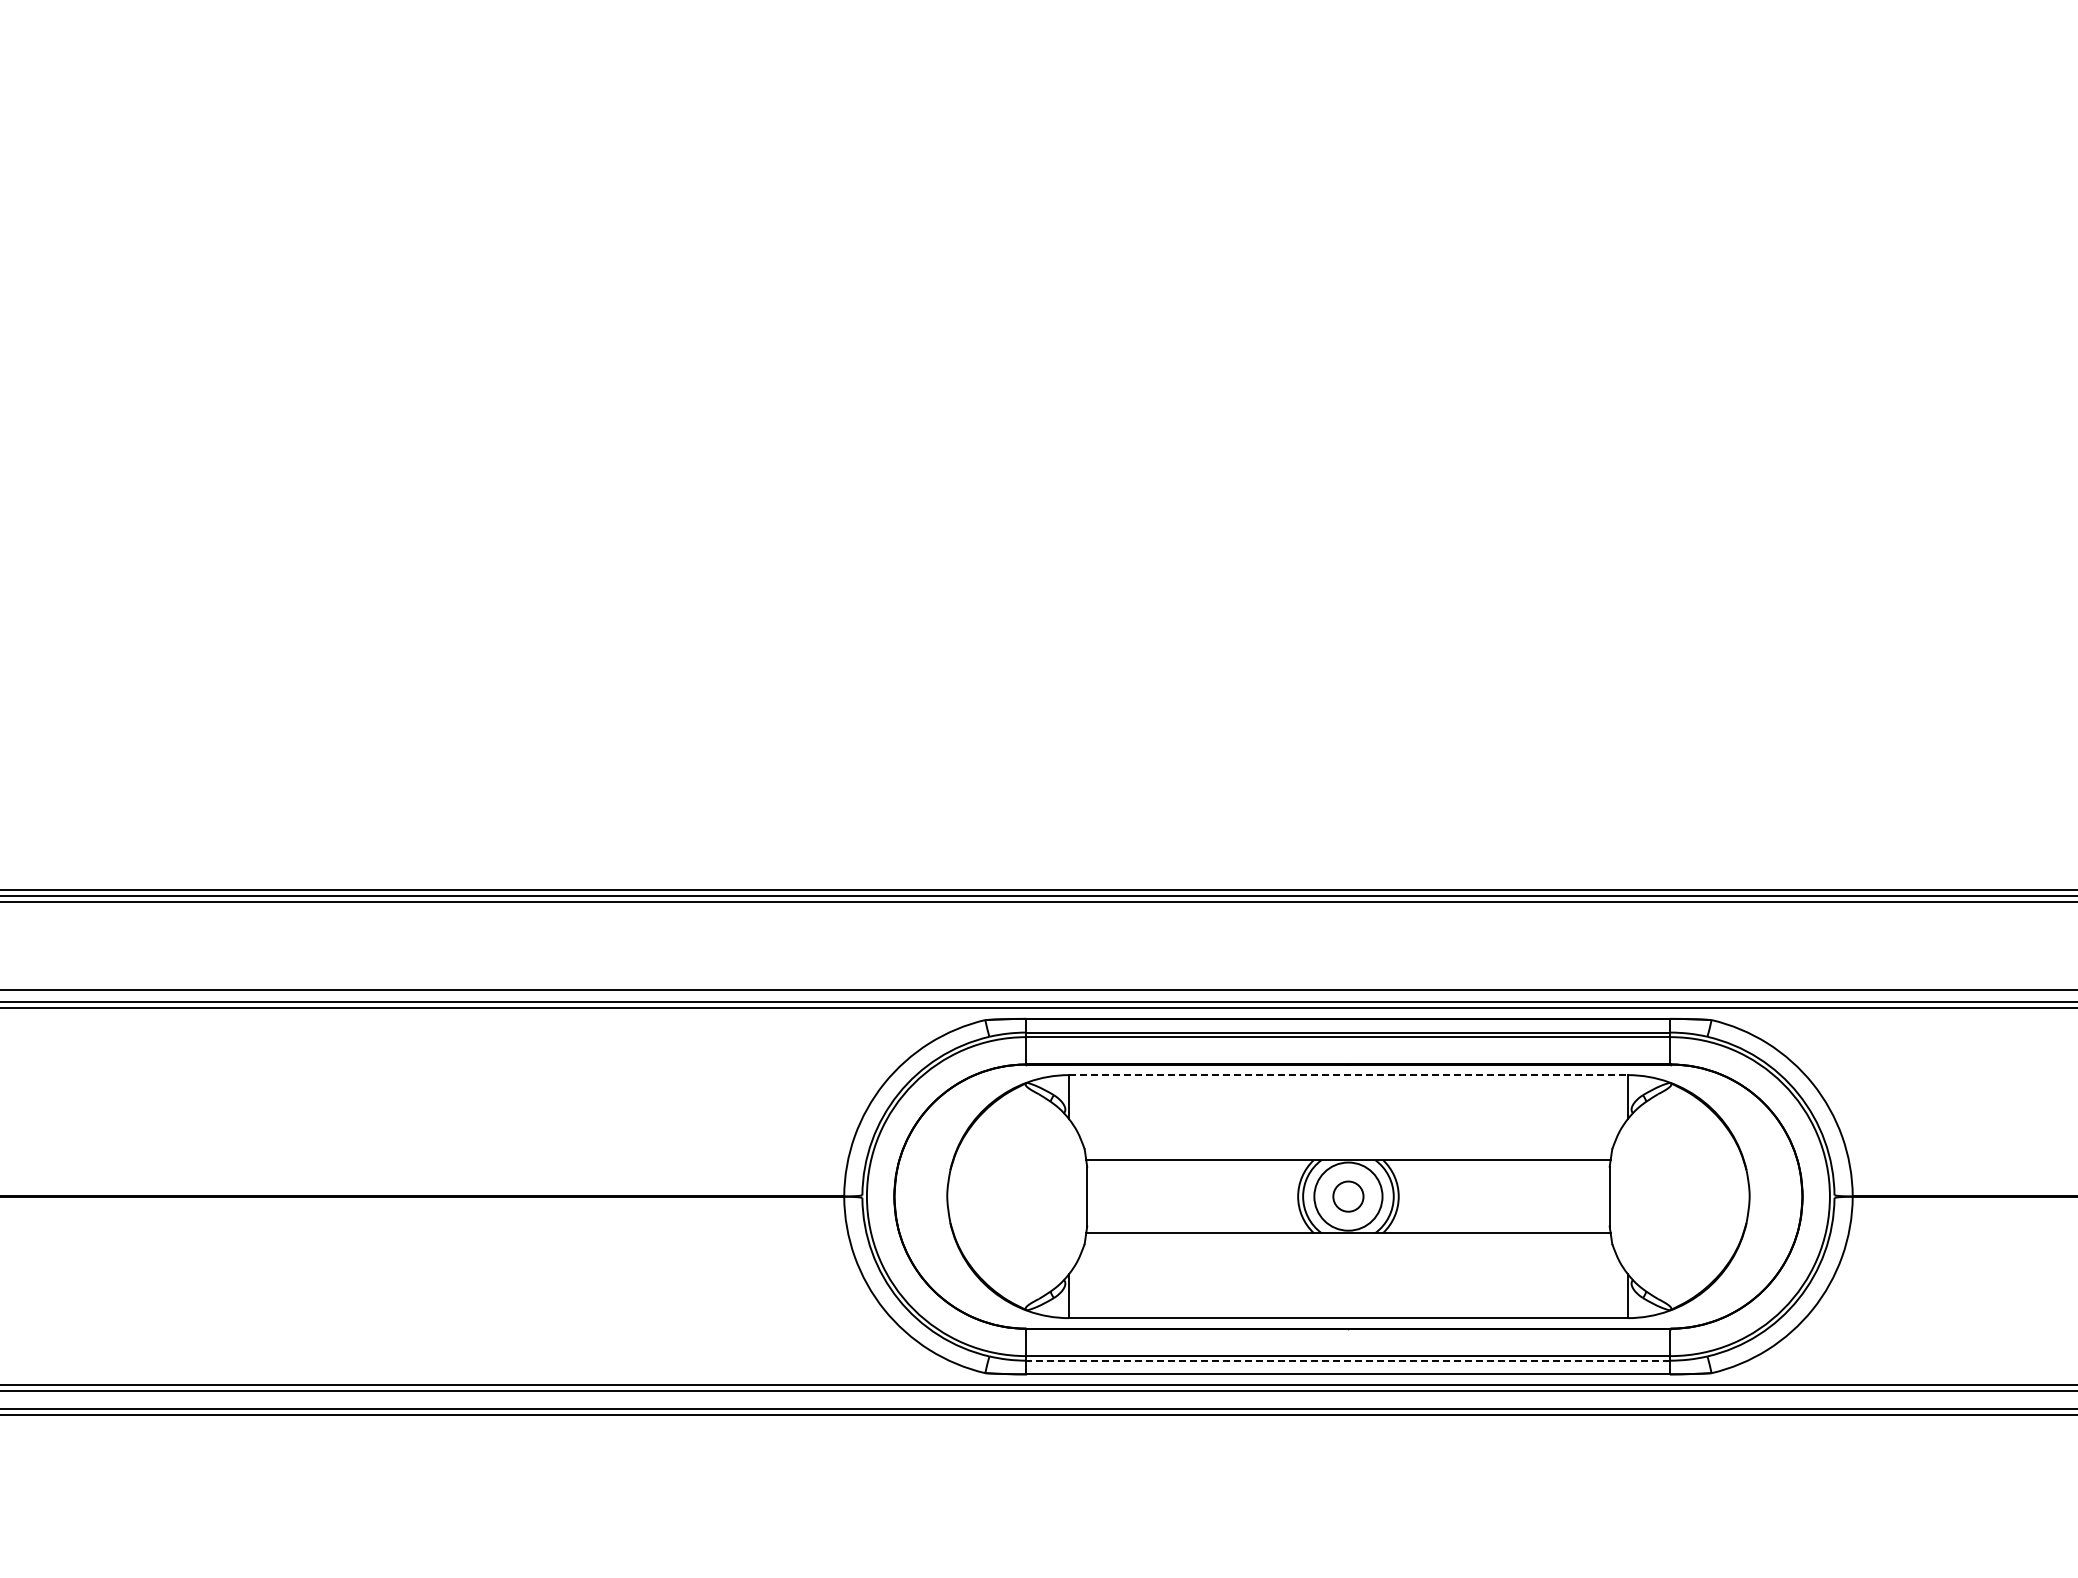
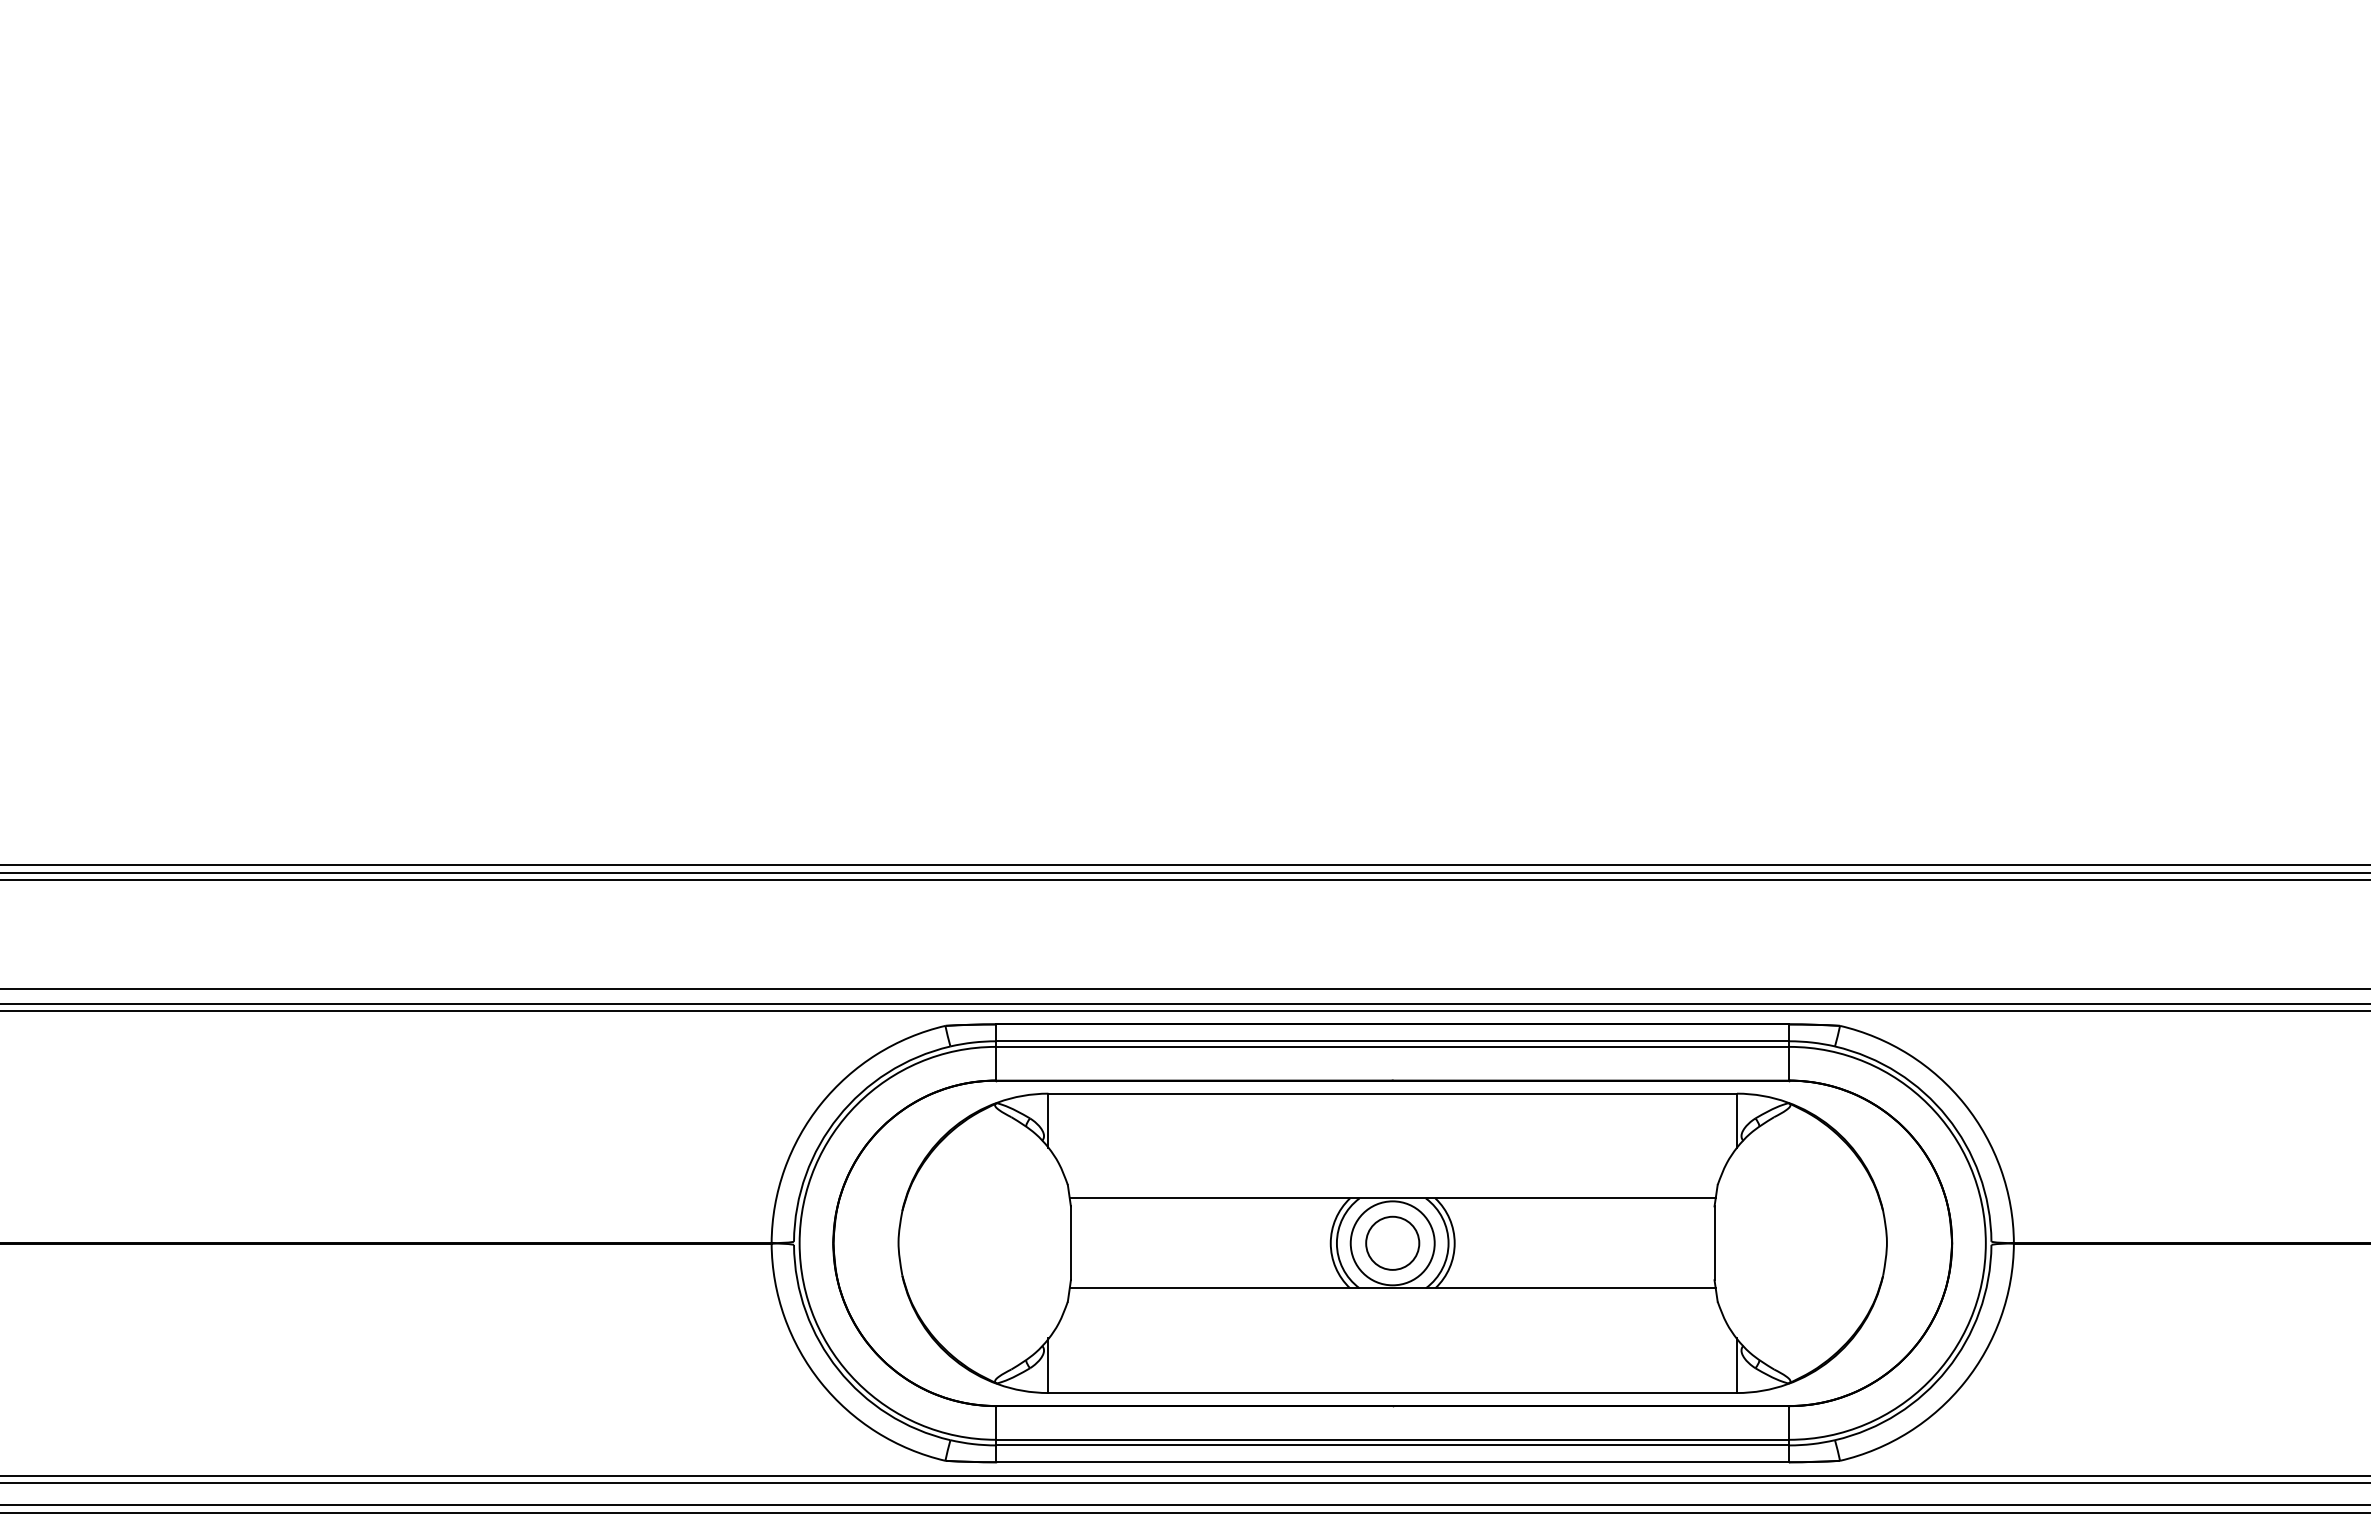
line: (1348, 1075) -> (1392, 1094), dashed -> solid
circle: (1348, 1196) -> (1392, 1243), size x1.43
line: (1347, 1360) -> (1391, 1445), dashed -> solid

